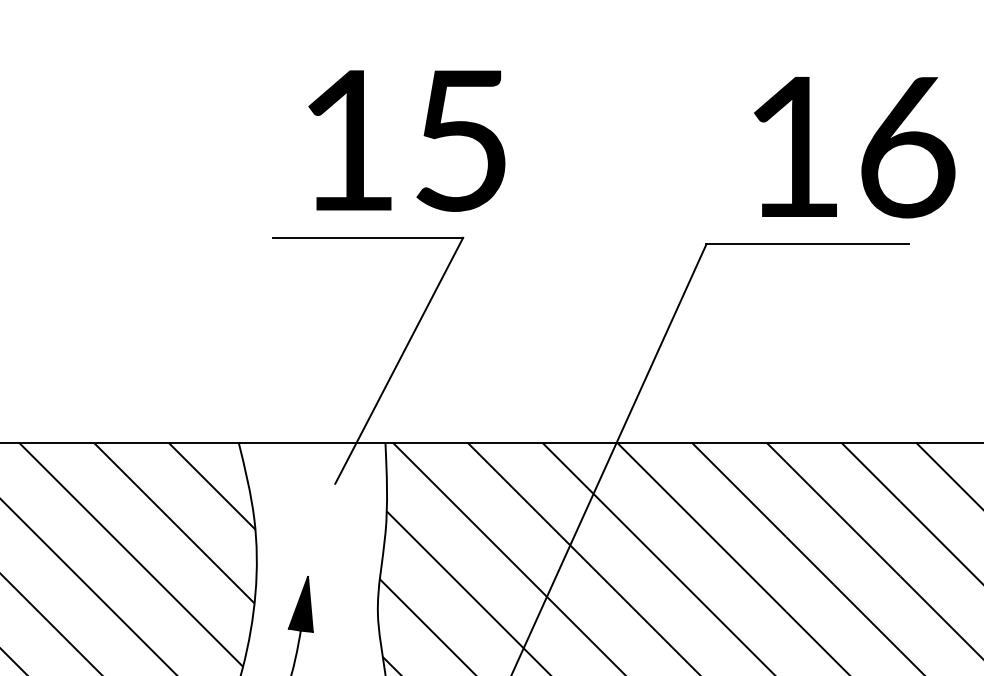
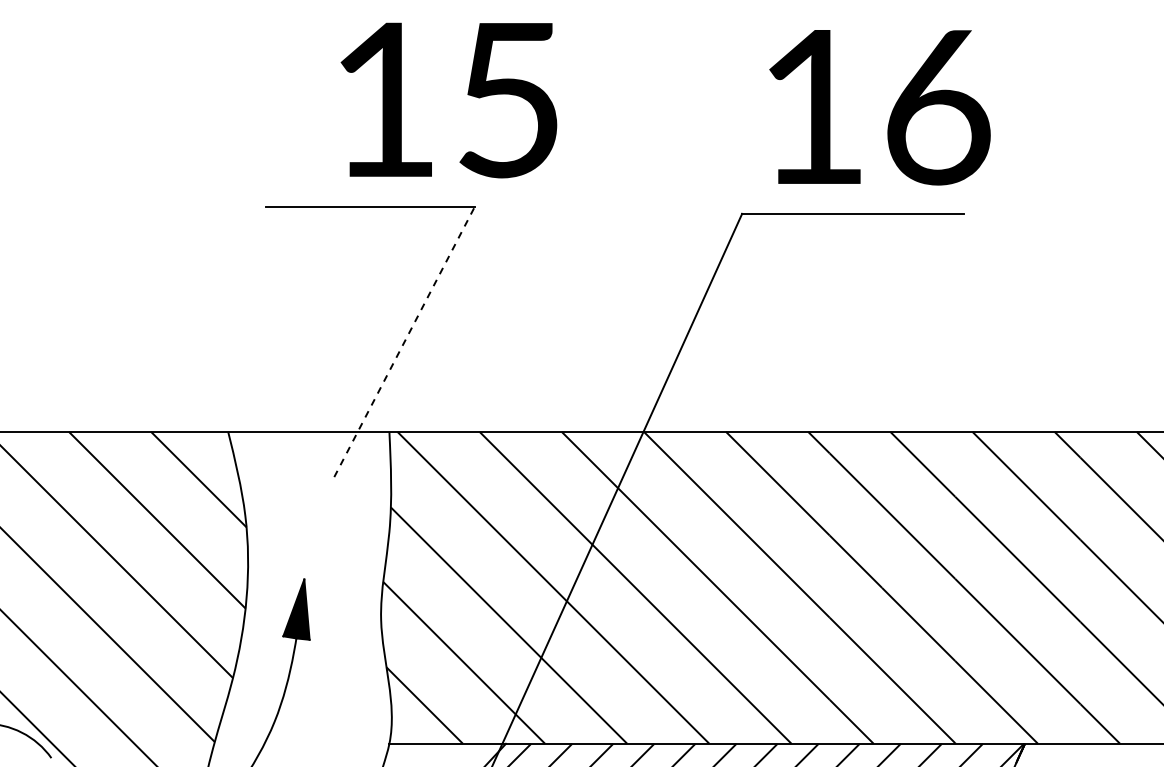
text: (406, 141) -> (448, 100), moved
text: (854, 147) -> (879, 107), moved
line: (399, 360) -> (404, 341), solid -> dashed

